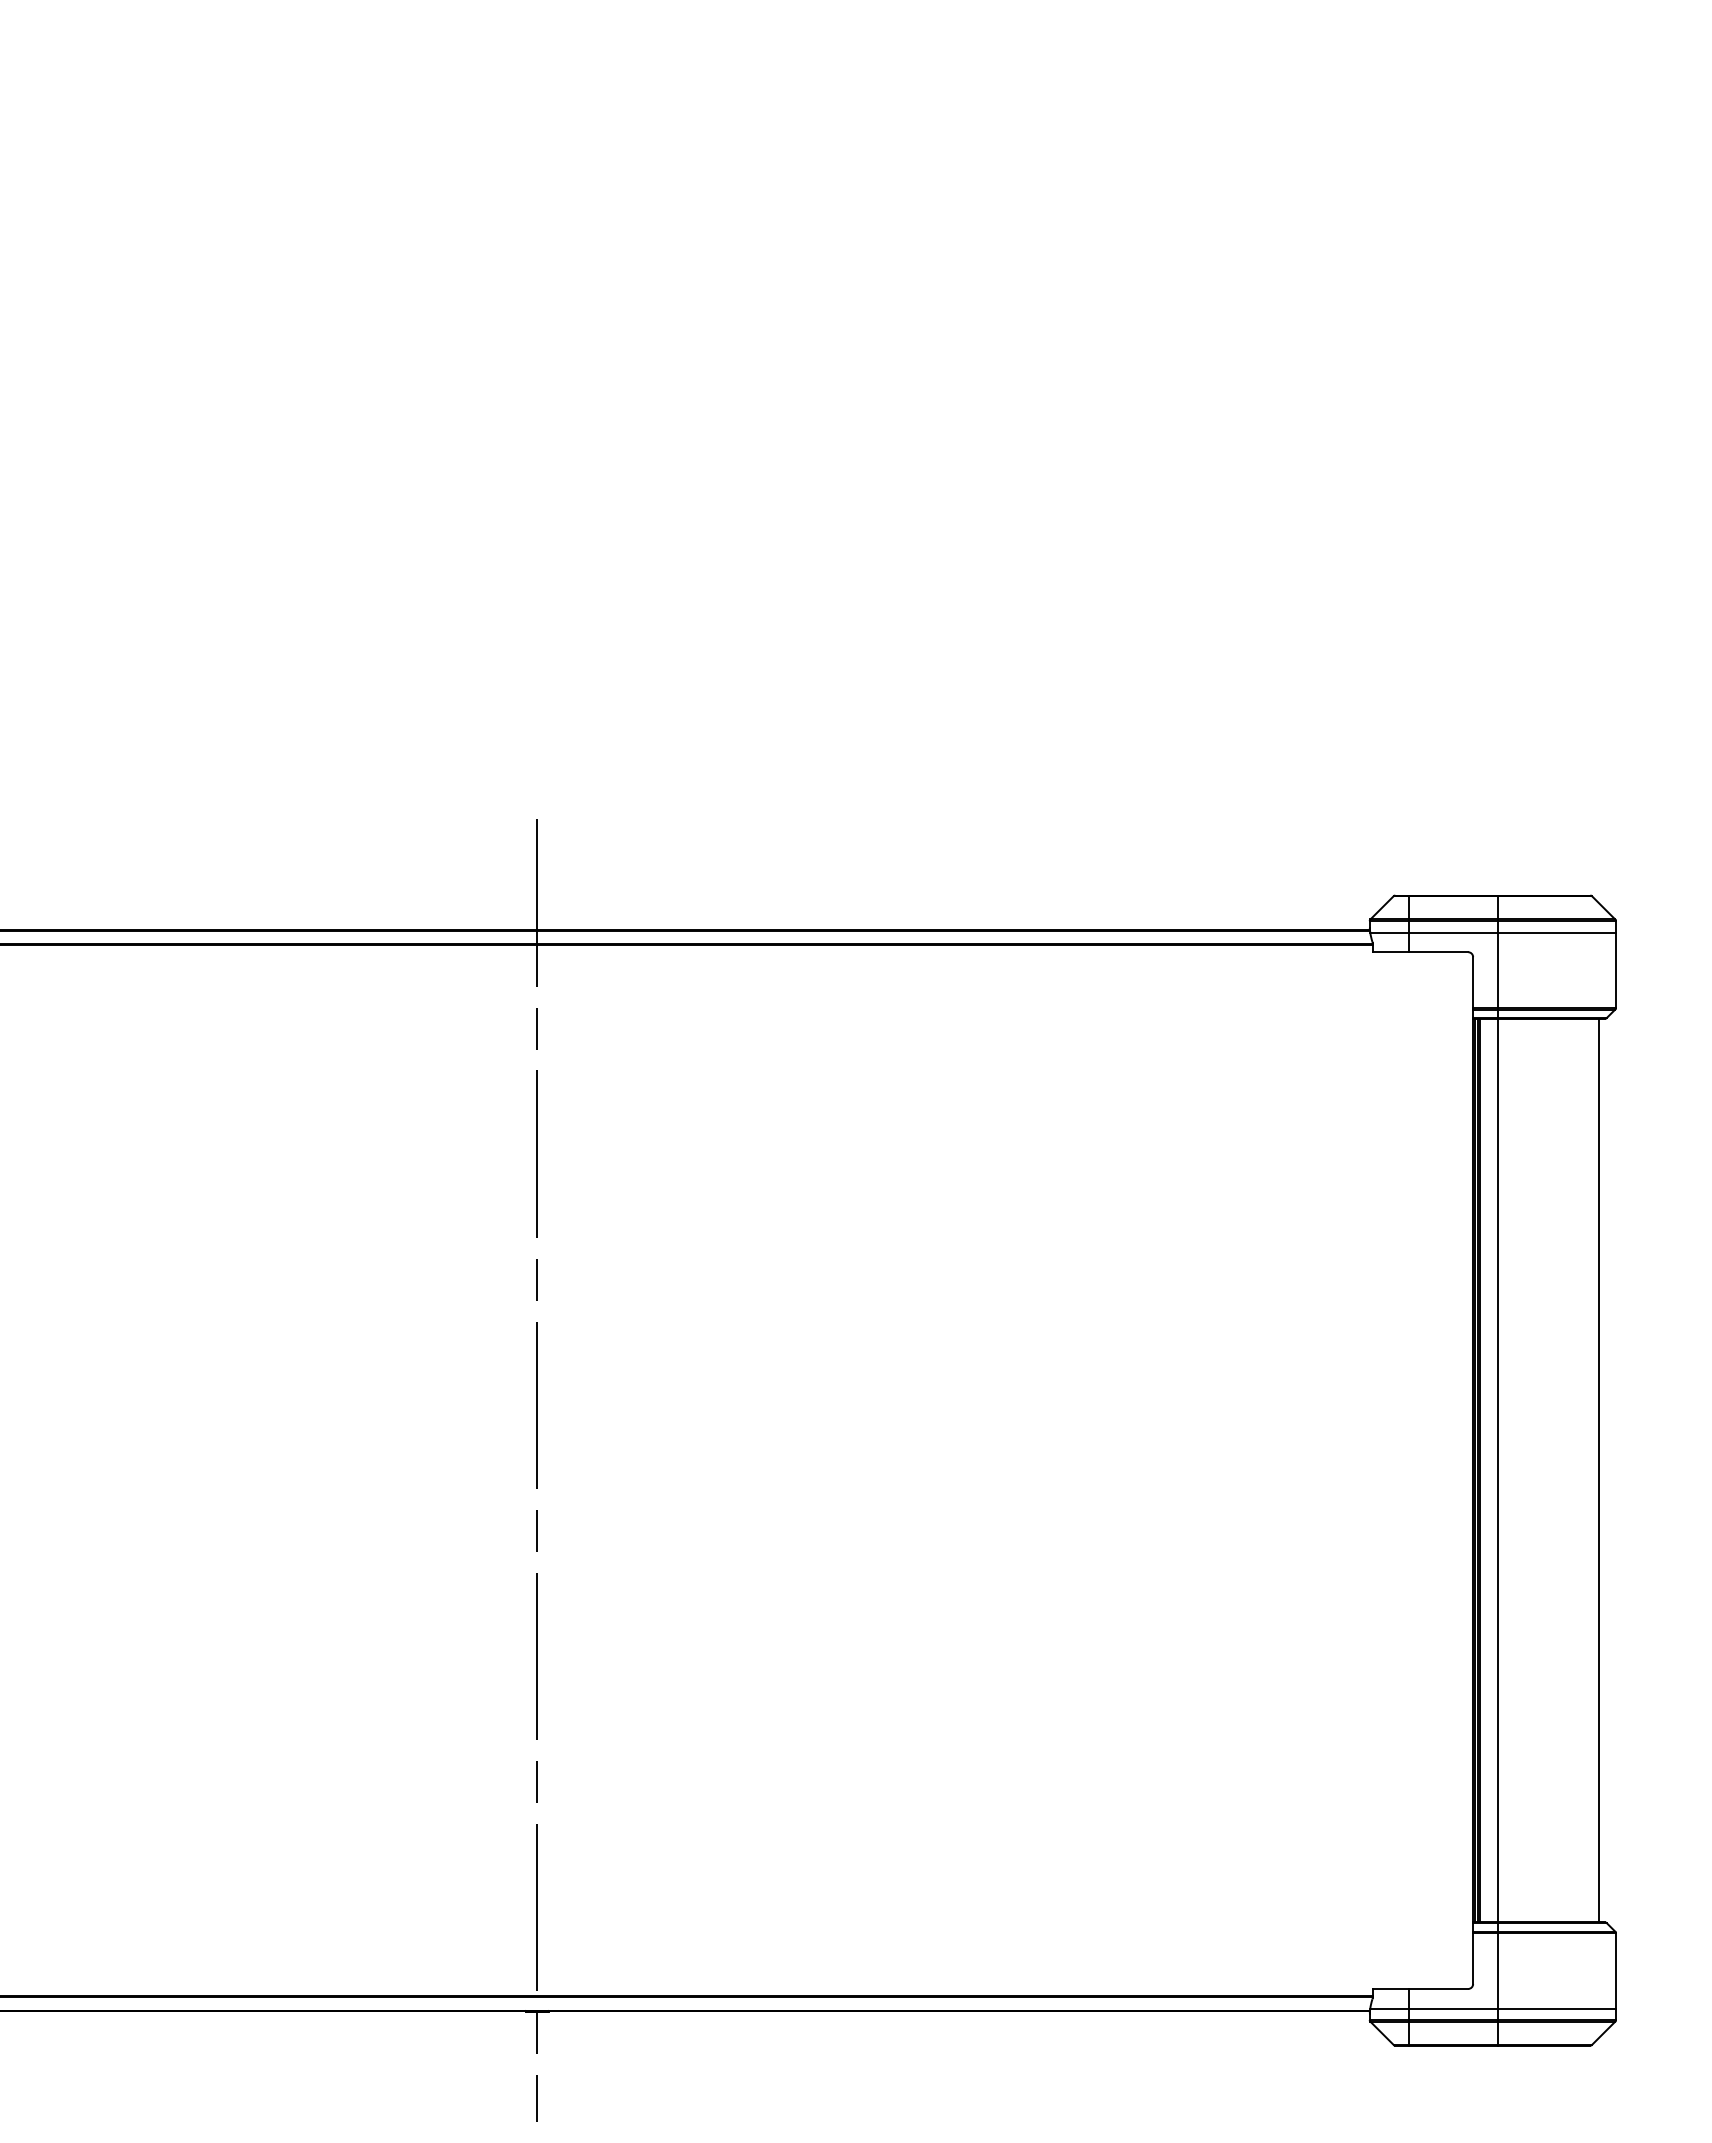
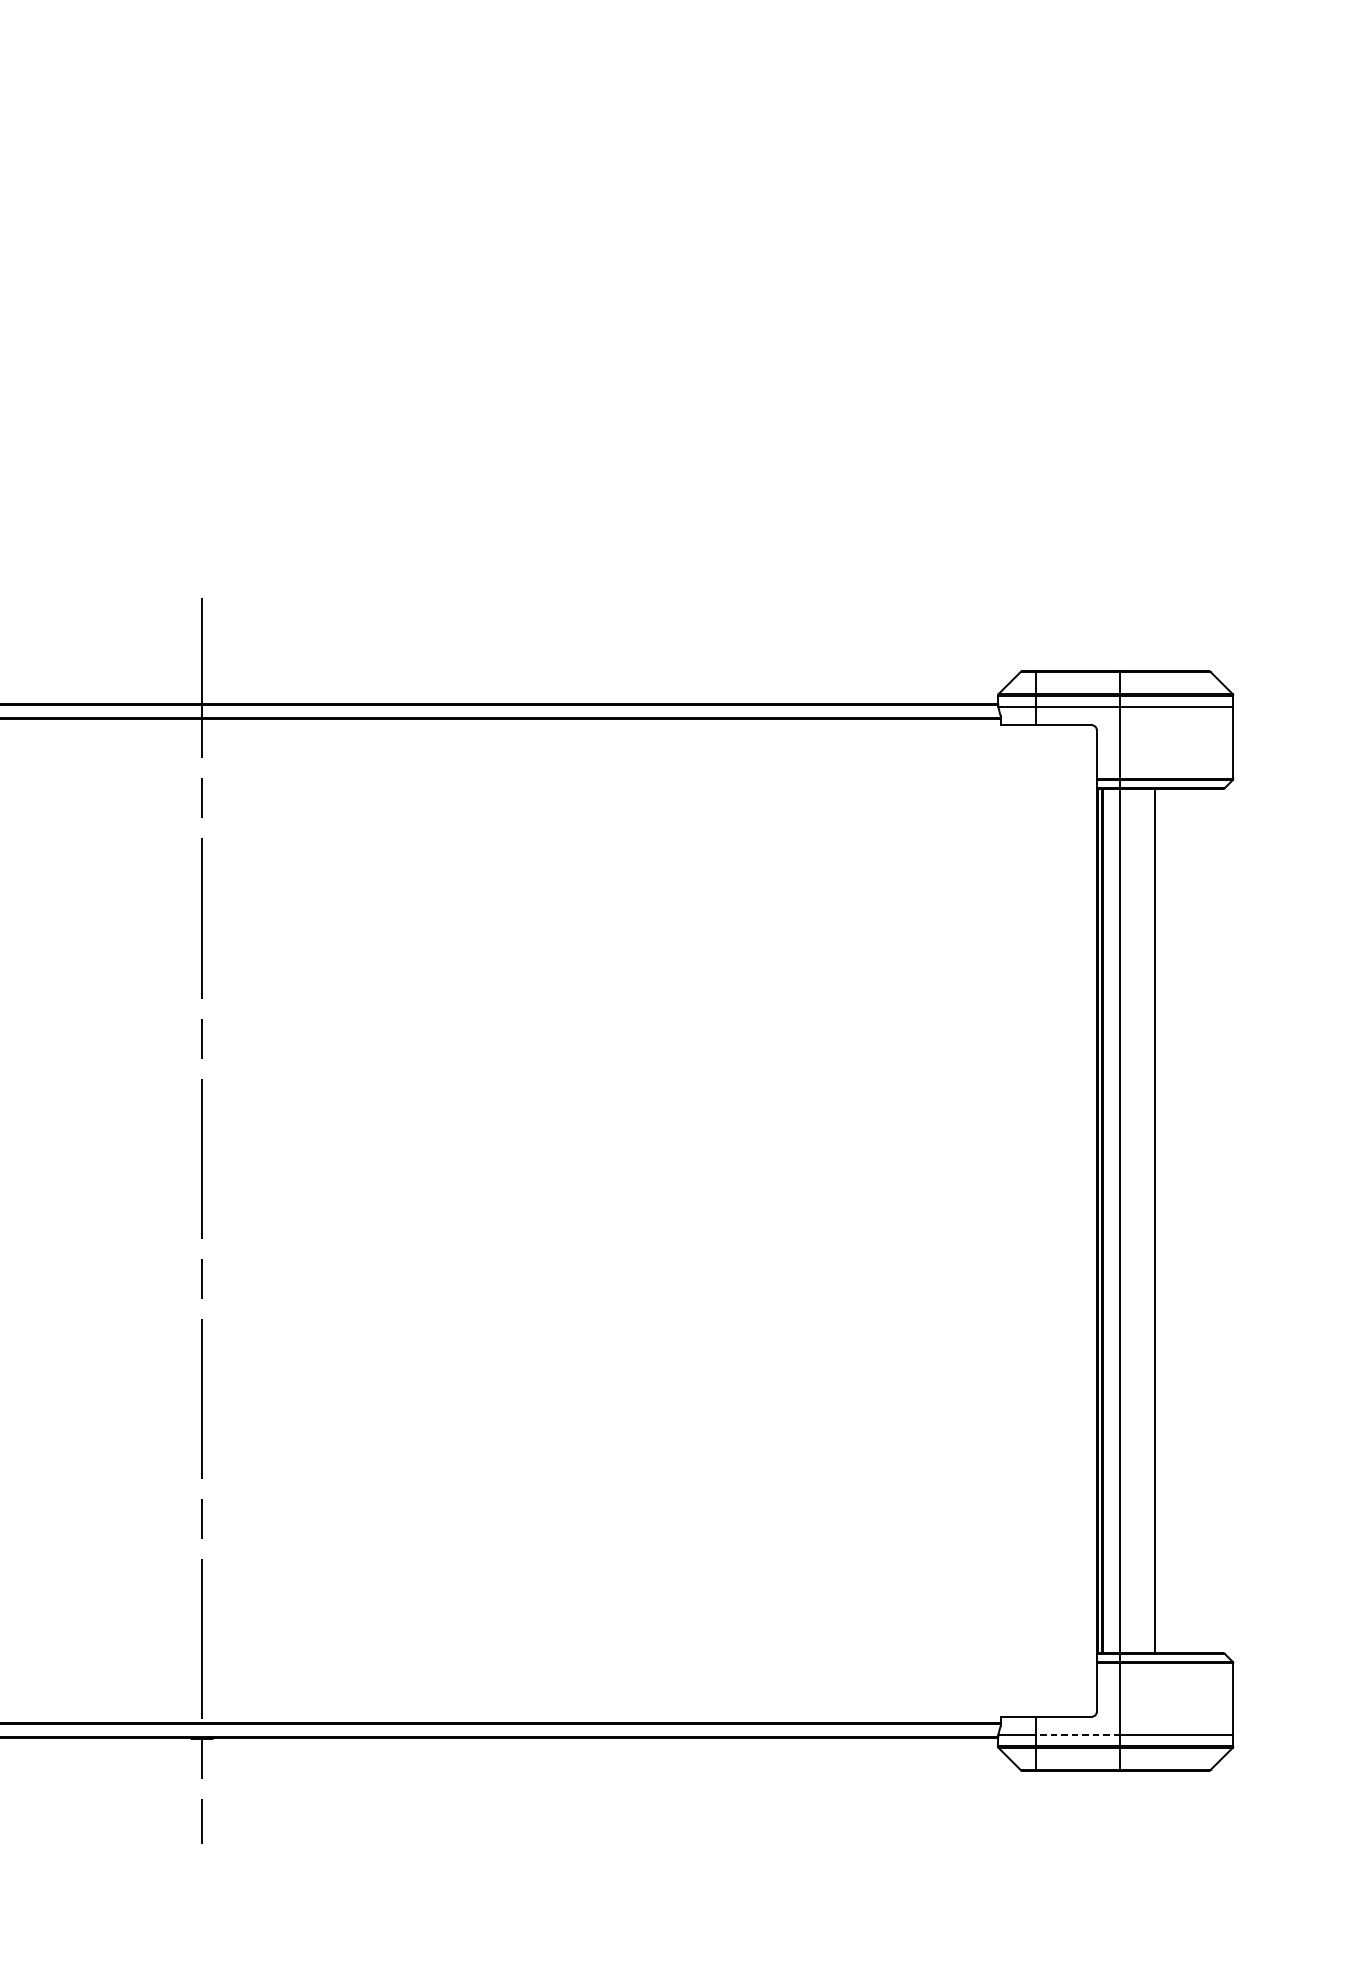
line: (1598, 1470) -> (1154, 1220), moved
line: (1452, 2008) -> (1077, 1735), solid -> dashed

